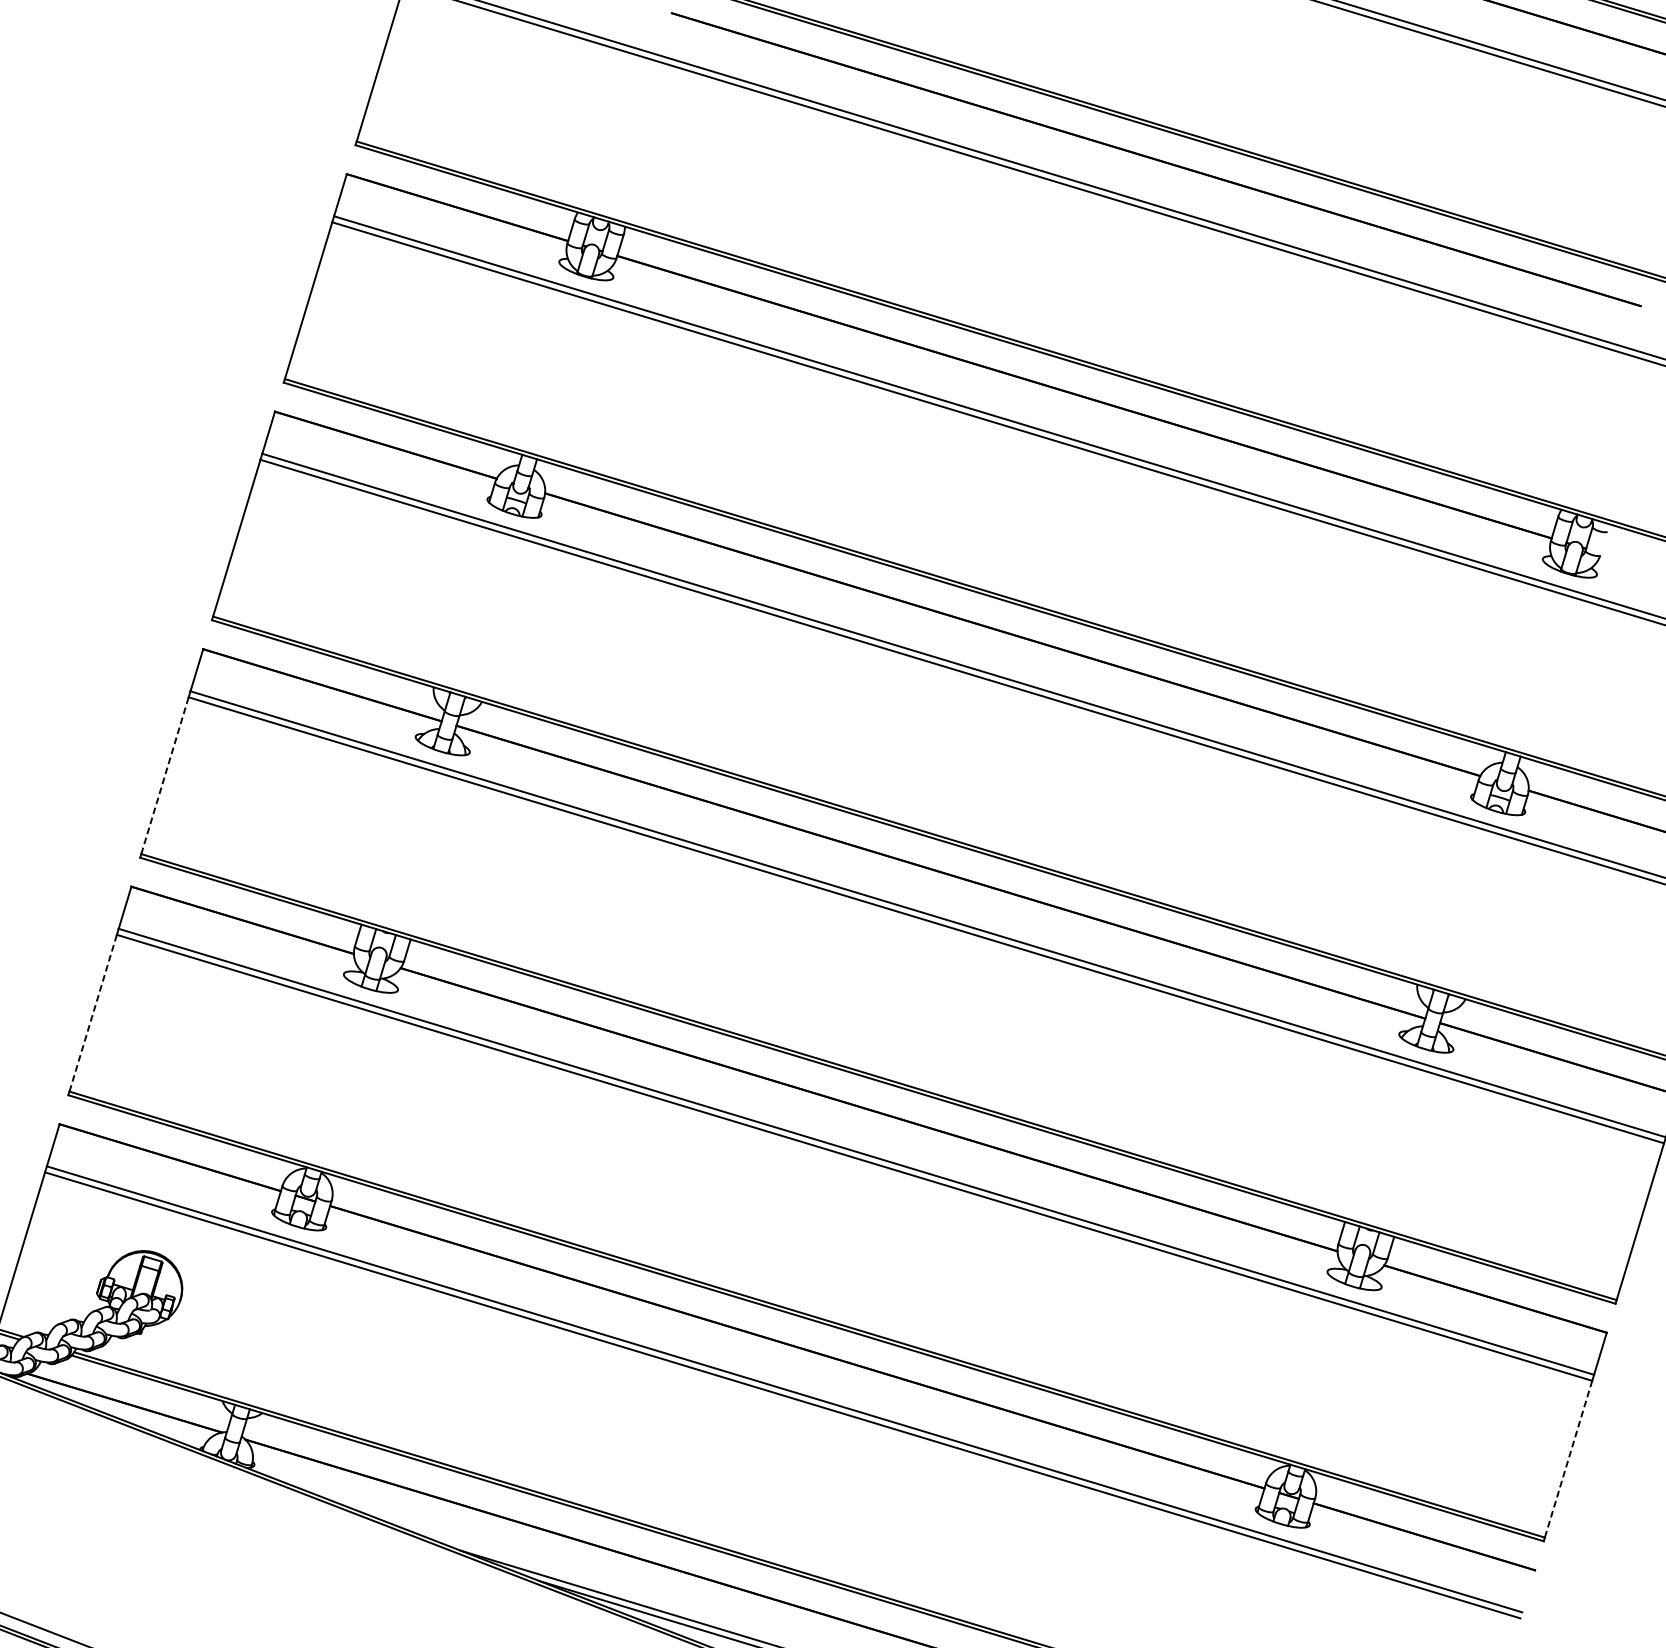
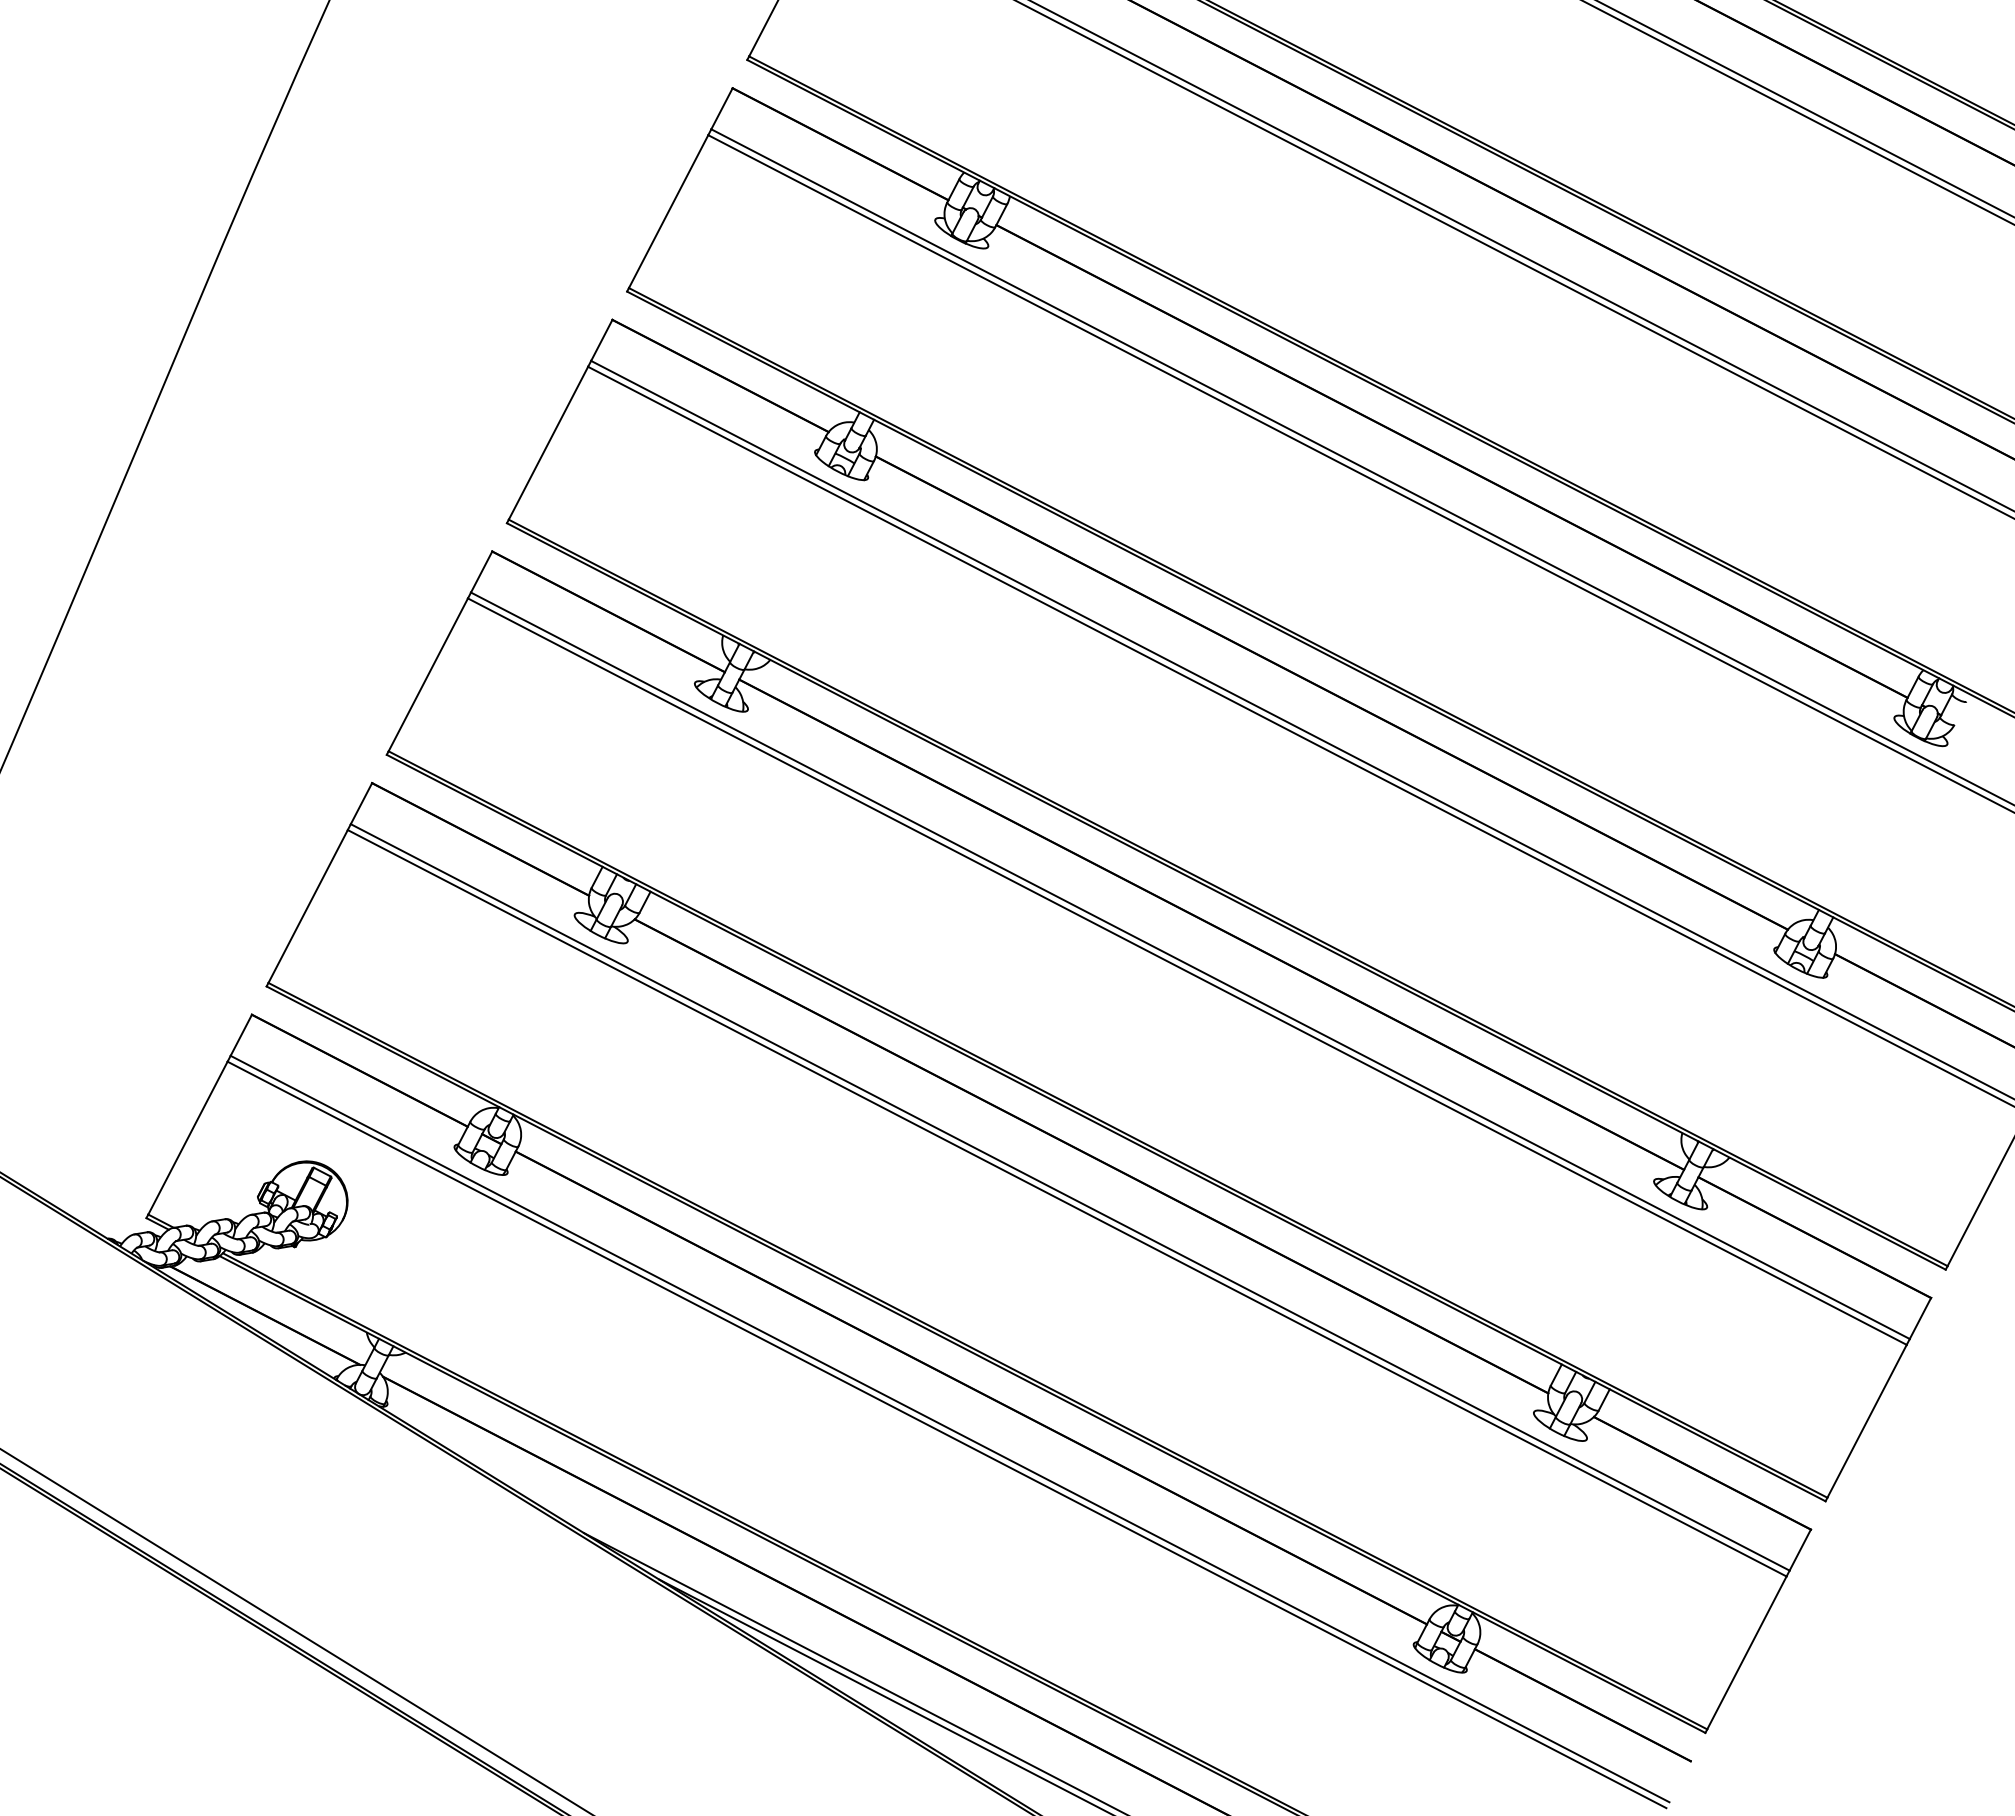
line: (165, 775) -> (428, 674), dashed -> solid
line: (93, 1013) -> (308, 906), dashed -> solid
line: (1568, 1459) -> (1746, 1653), dashed -> solid

